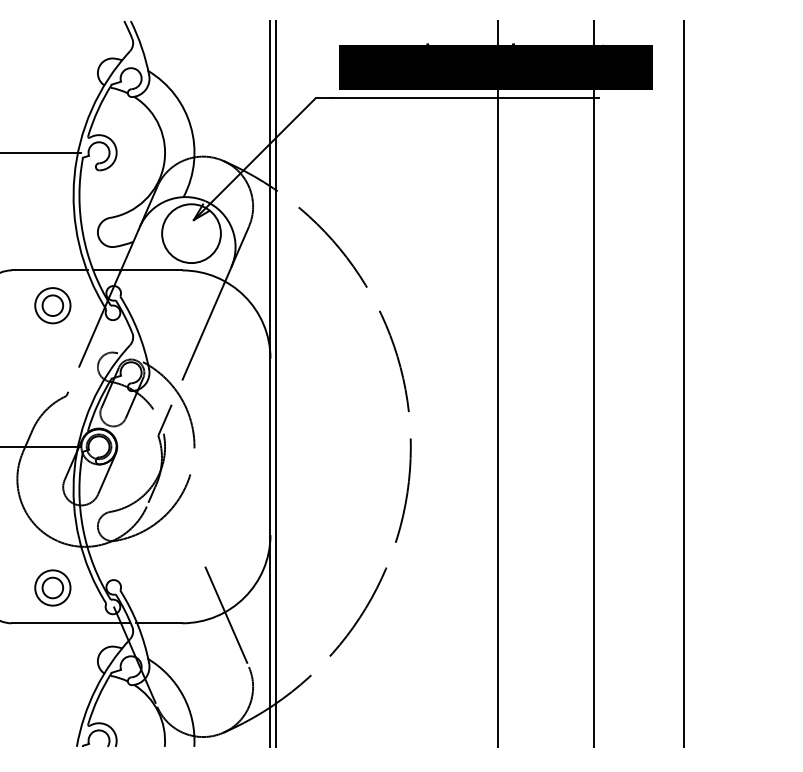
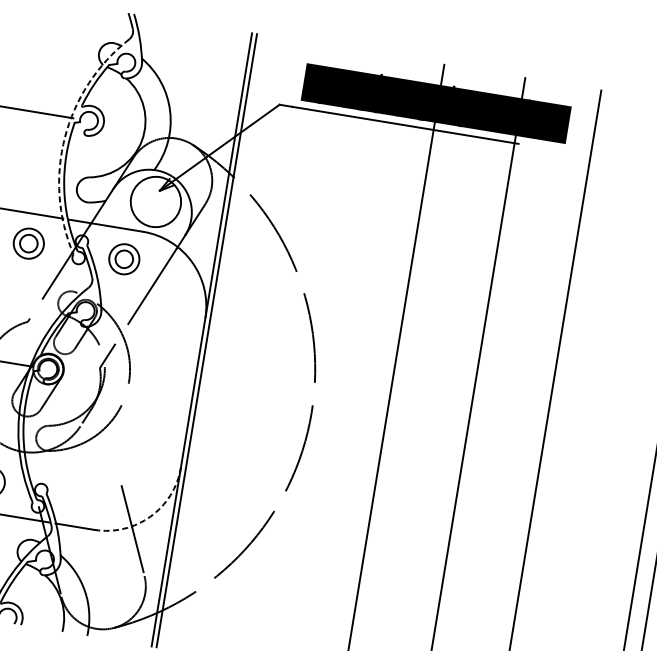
arc: (74, 176) -> (64, 137), solid -> dashed
part: (165, 305) -> (124, 259), added
arc: (244, 597) -> (150, 516), solid -> dashed

